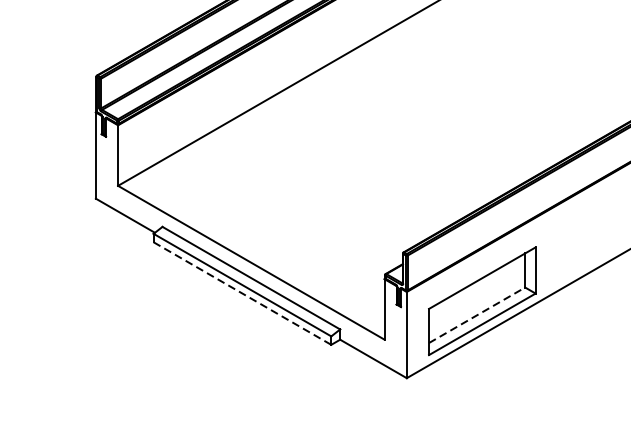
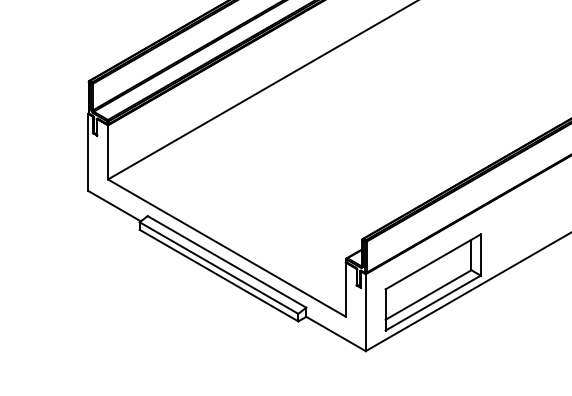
line: (242, 293) -> (219, 275), dashed -> solid
line: (477, 315) -> (428, 295), dashed -> solid

